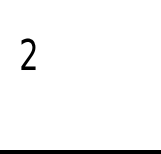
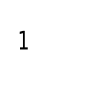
text: (28, 53) -> (23, 39), 2 -> 1

